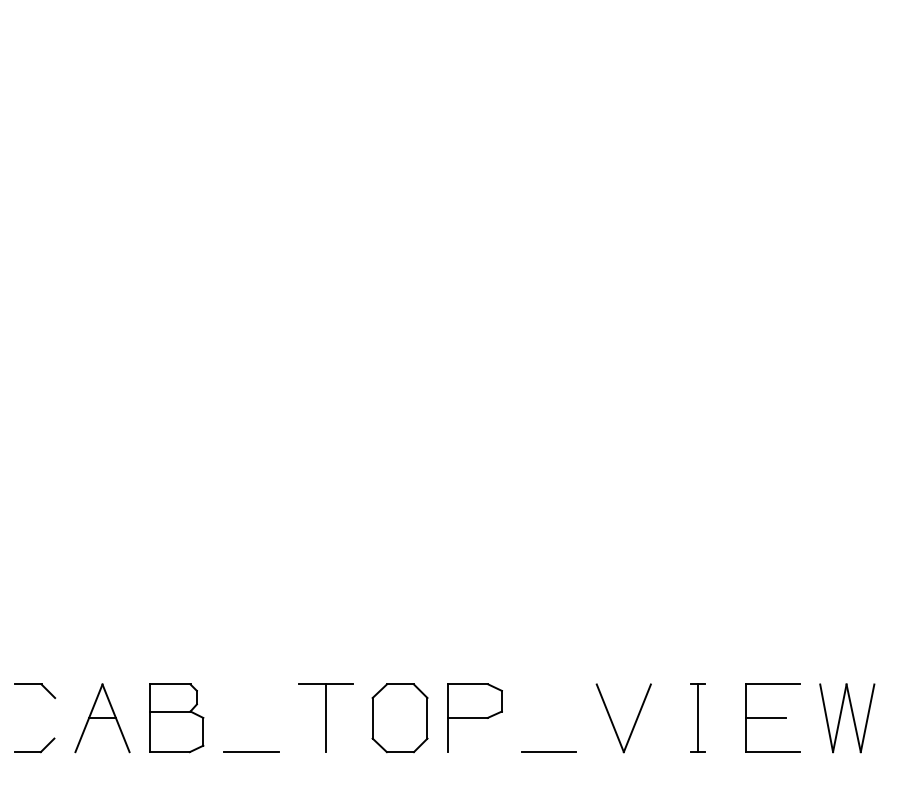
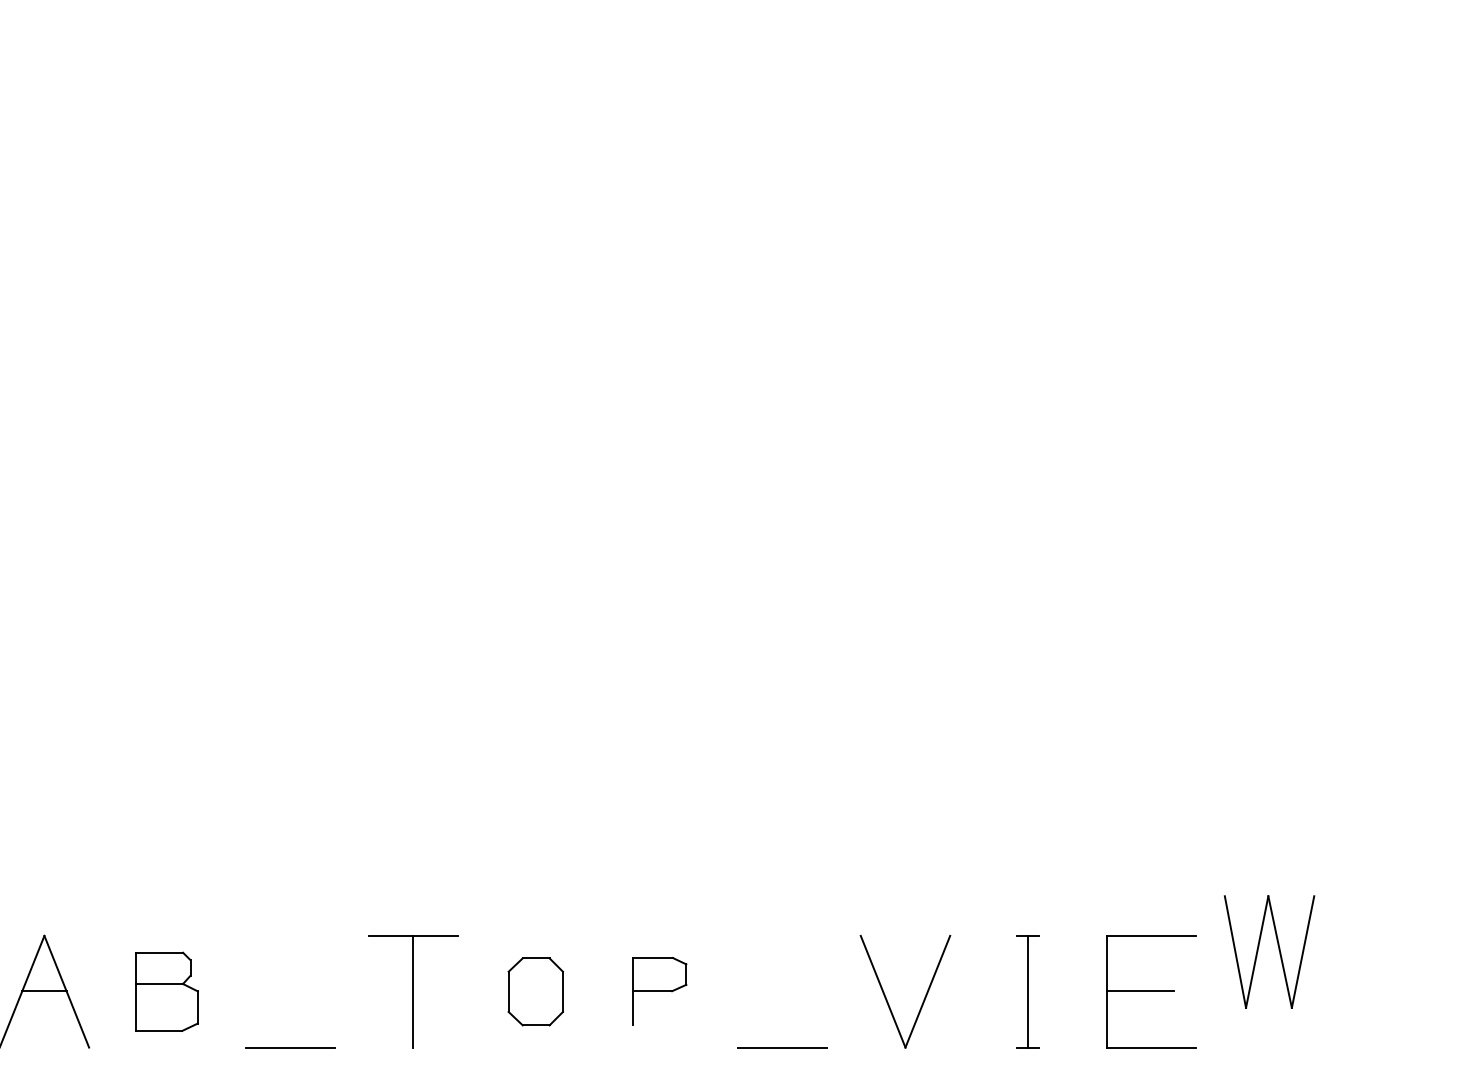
part: (474, 717) -> (658, 990), size x0.6
part: (176, 718) -> (166, 992), size x0.7
part: (399, 718) -> (534, 992), size x0.6
part: (847, 718) -> (1269, 952), moved

